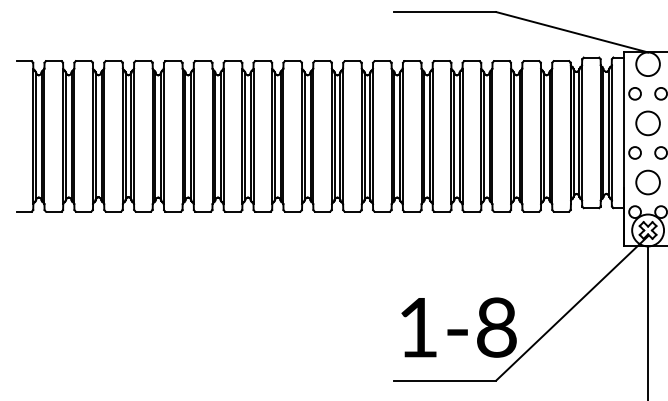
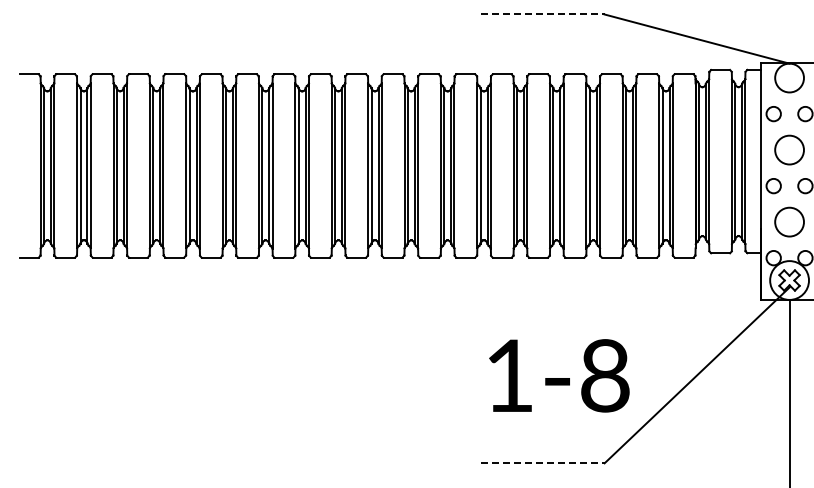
line: (445, 12) -> (542, 14), solid -> dashed
text: (459, 327) -> (559, 375), moved
line: (445, 380) -> (542, 463), solid -> dashed

